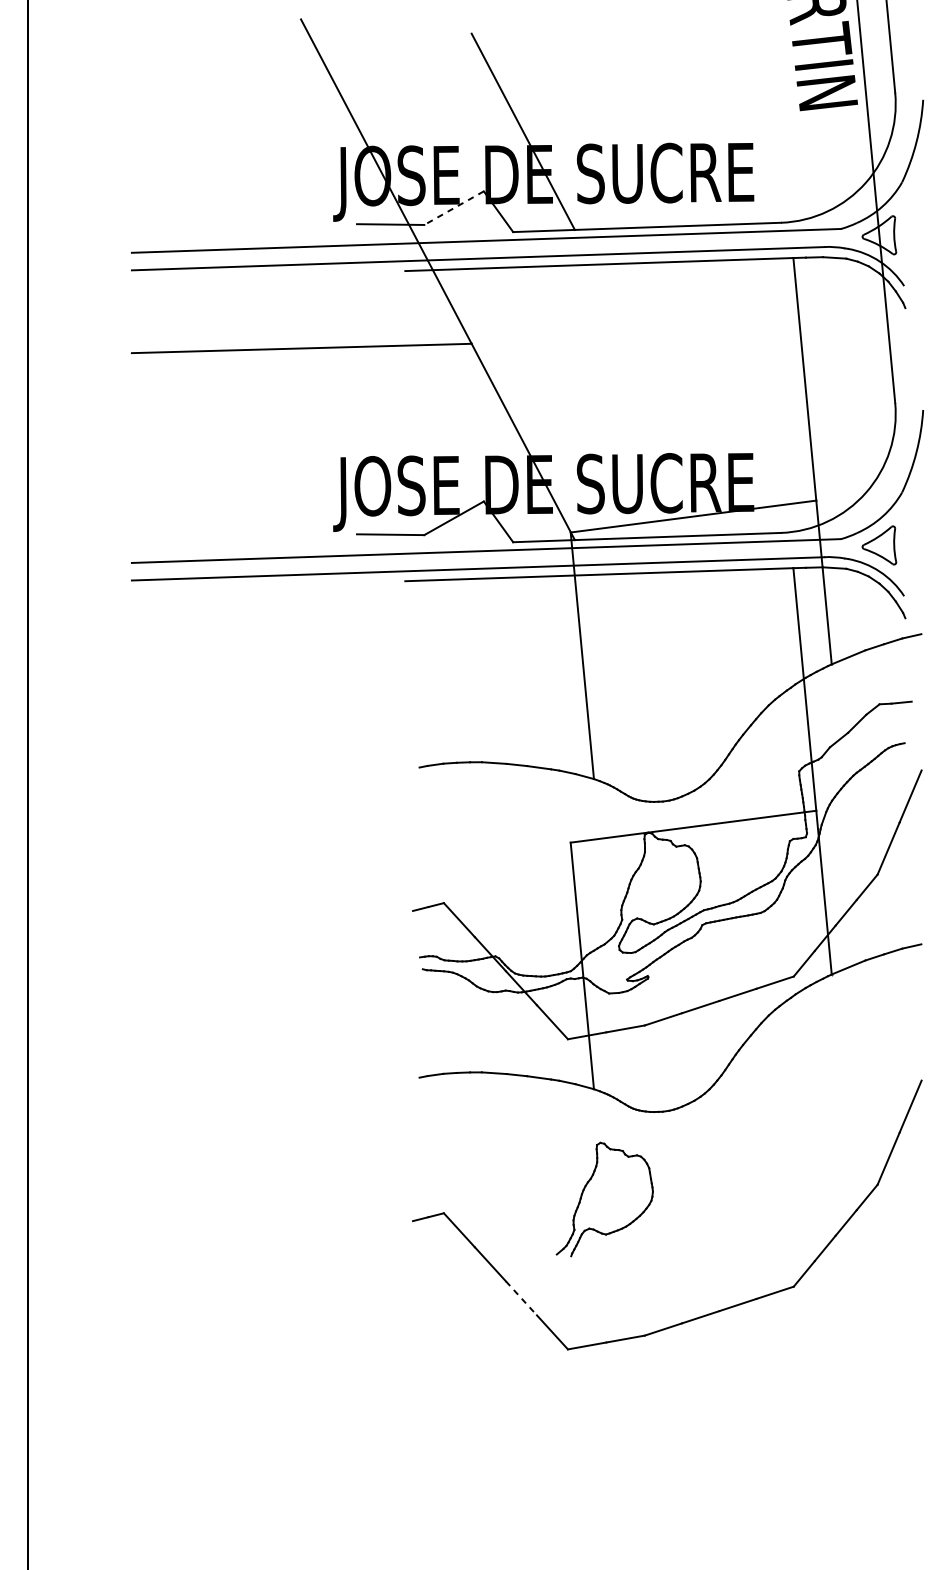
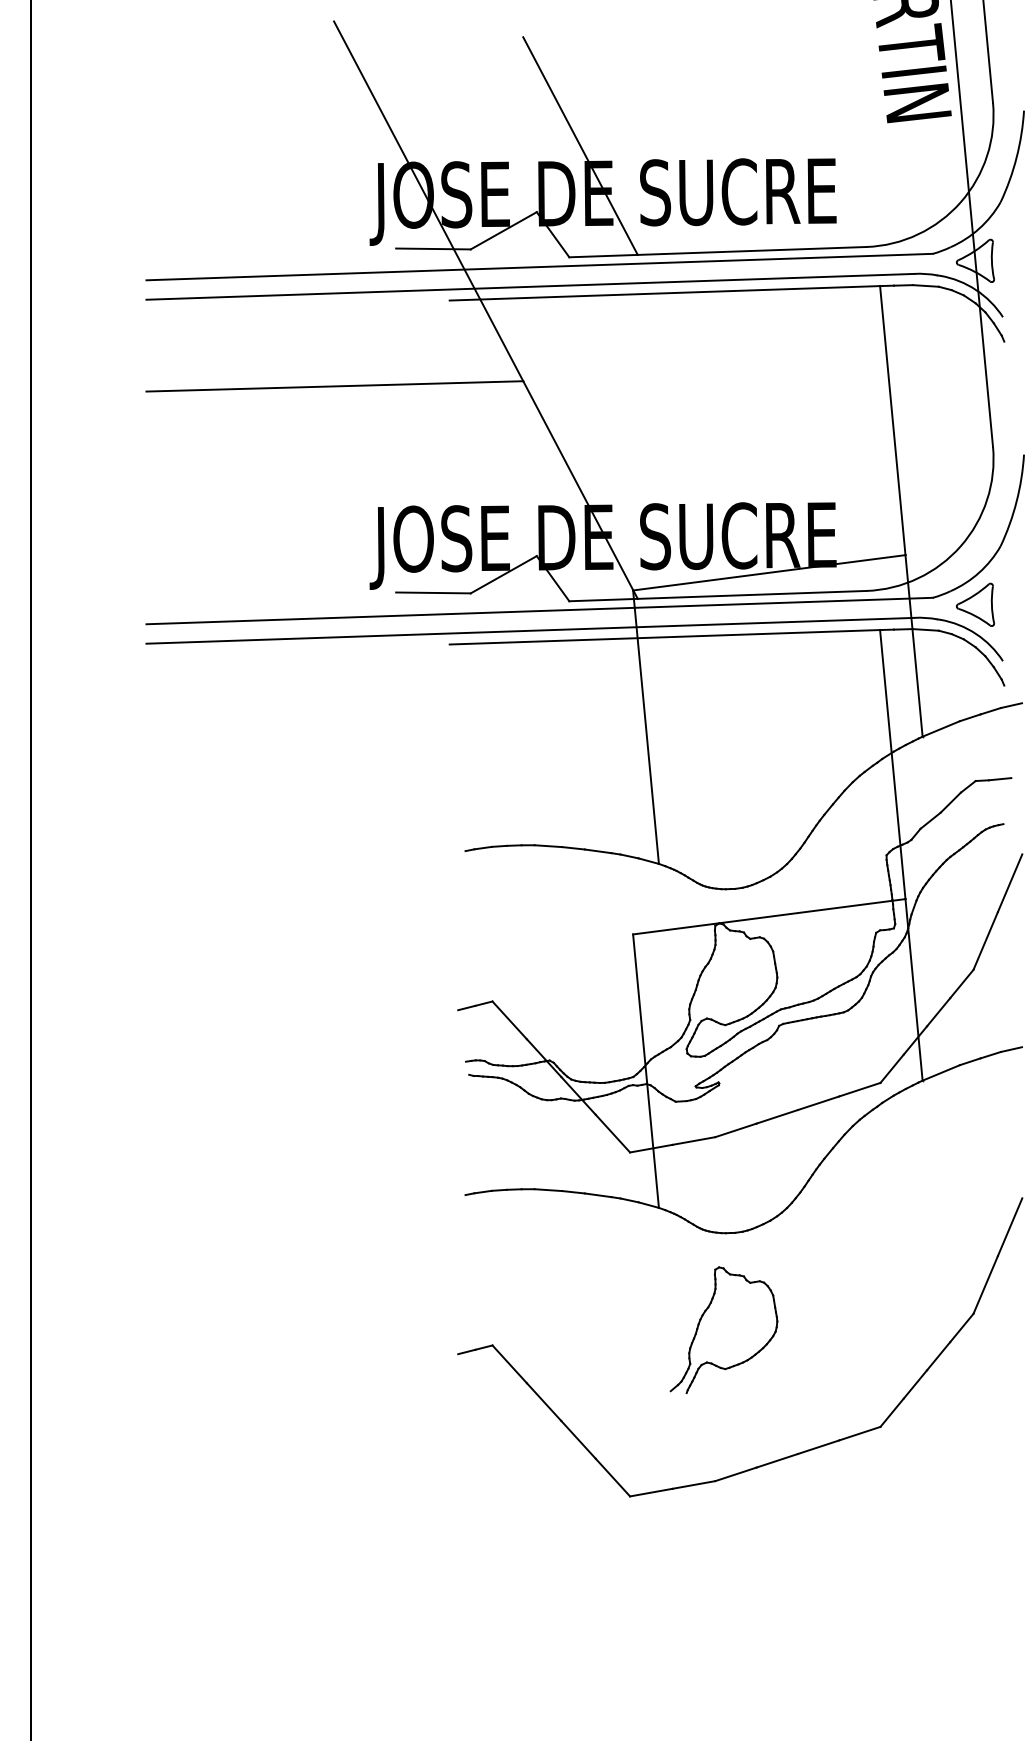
line: (453, 207) -> (503, 230), dashed -> solid
part: (584, 1190) -> (701, 1320), moved
line: (521, 1298) -> (578, 1439), dashed -> solid

